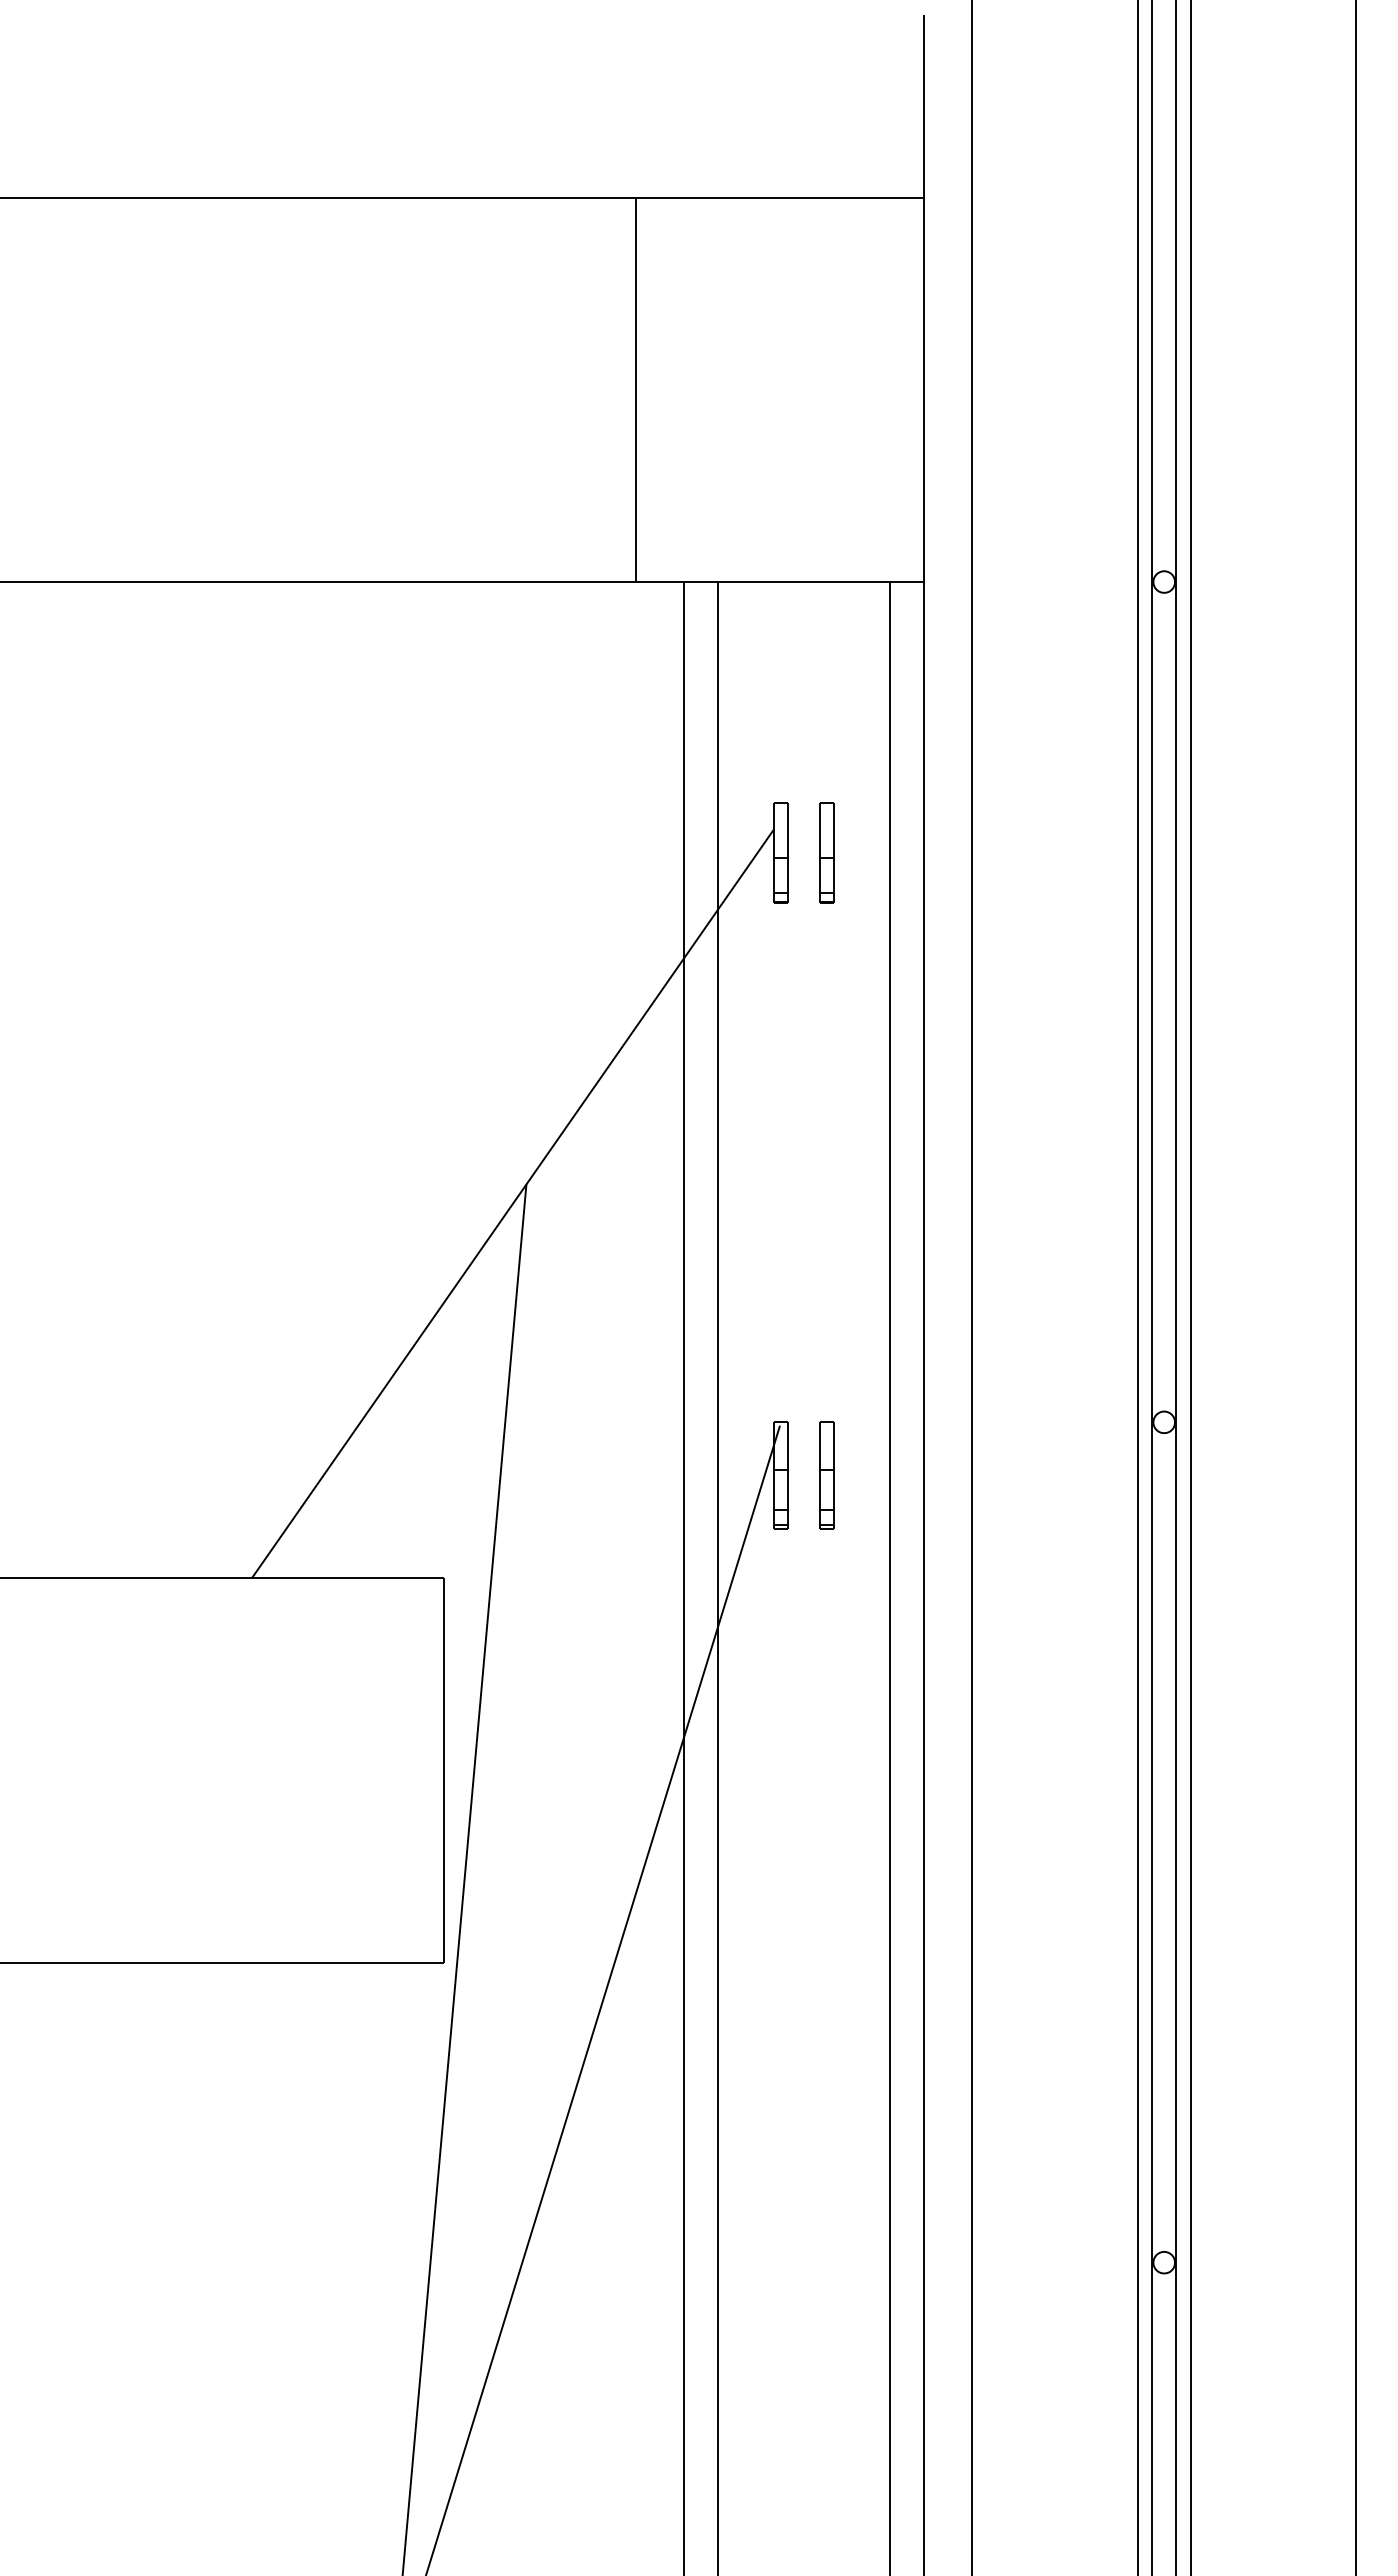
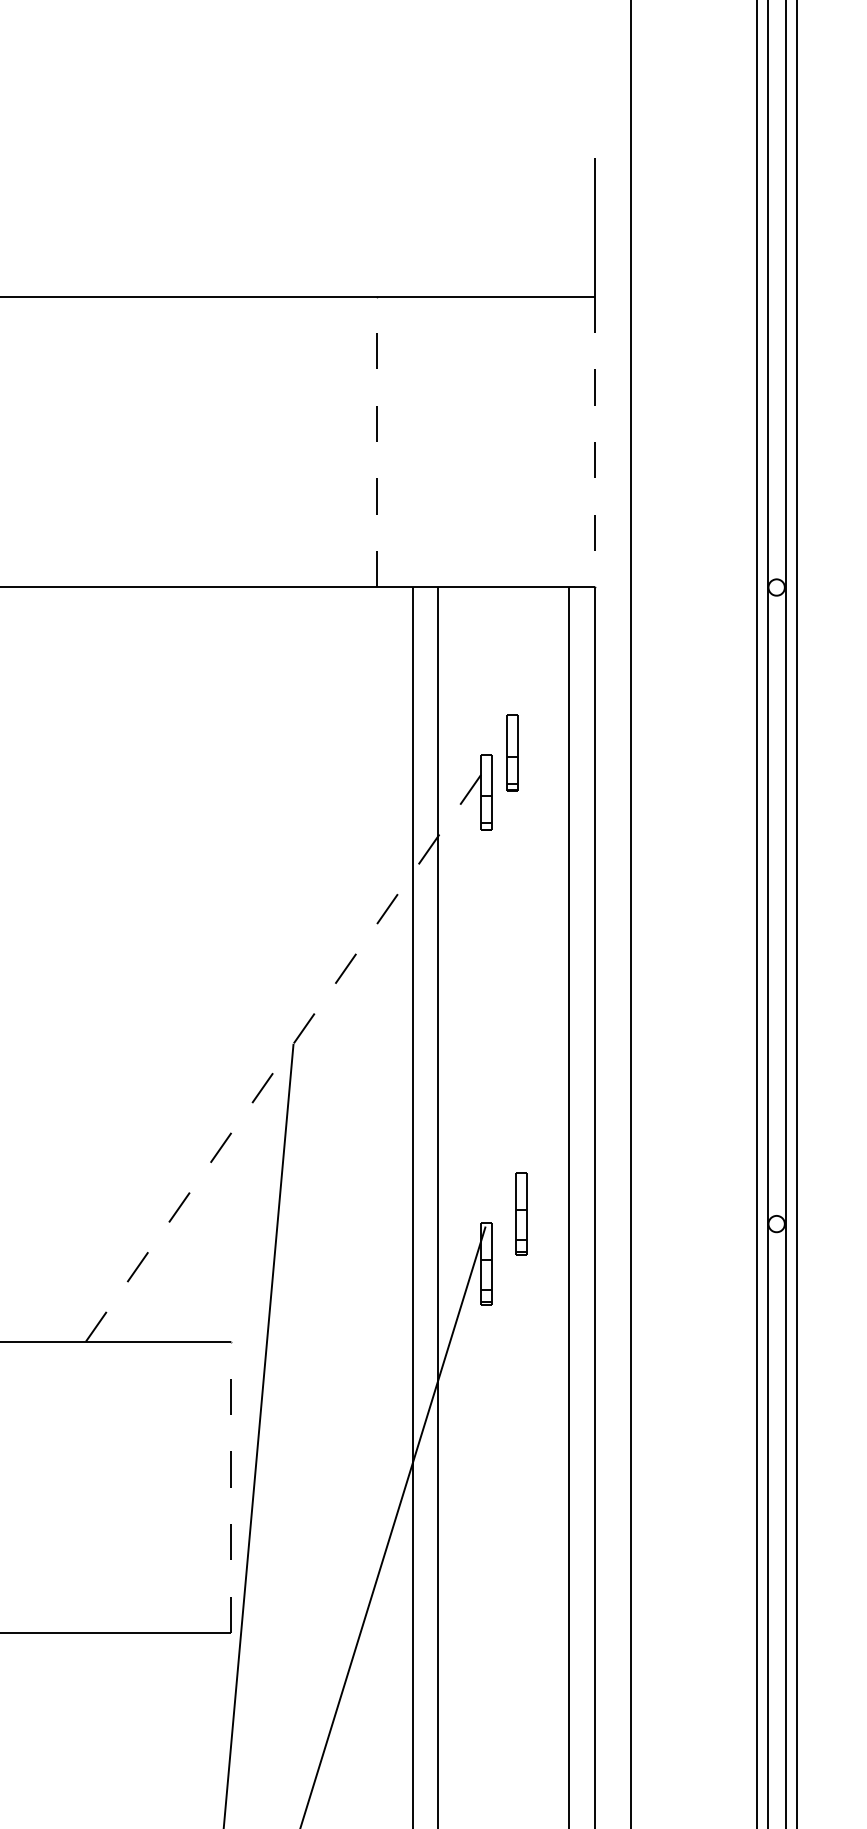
line: (635, 389) -> (376, 441), solid -> dashed
line: (924, 390) -> (595, 442), solid -> dashed
part: (826, 852) -> (512, 753), moved
line: (512, 1203) -> (282, 1058), solid -> dashed
part: (826, 1475) -> (520, 1214), moved
line: (443, 1769) -> (230, 1487), solid -> dashed

